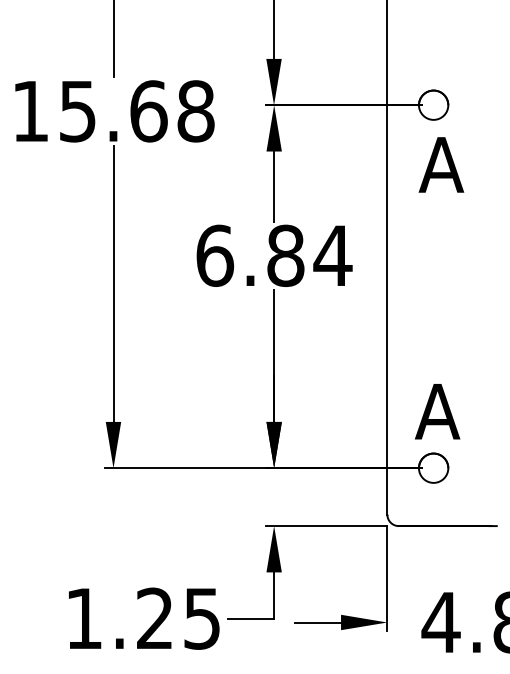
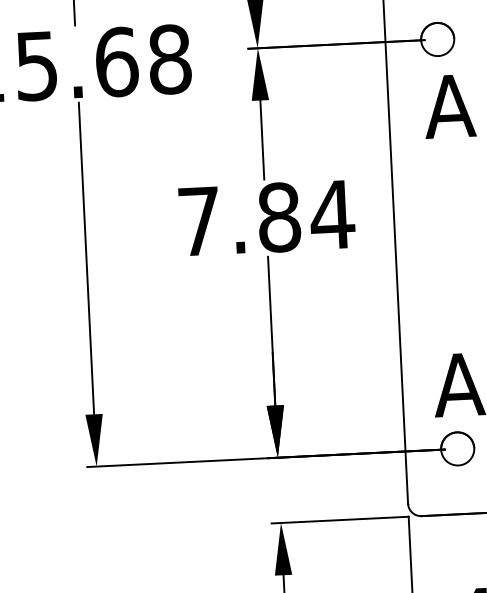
text: (215, 255) -> (199, 221), 6.84 -> 7.84

